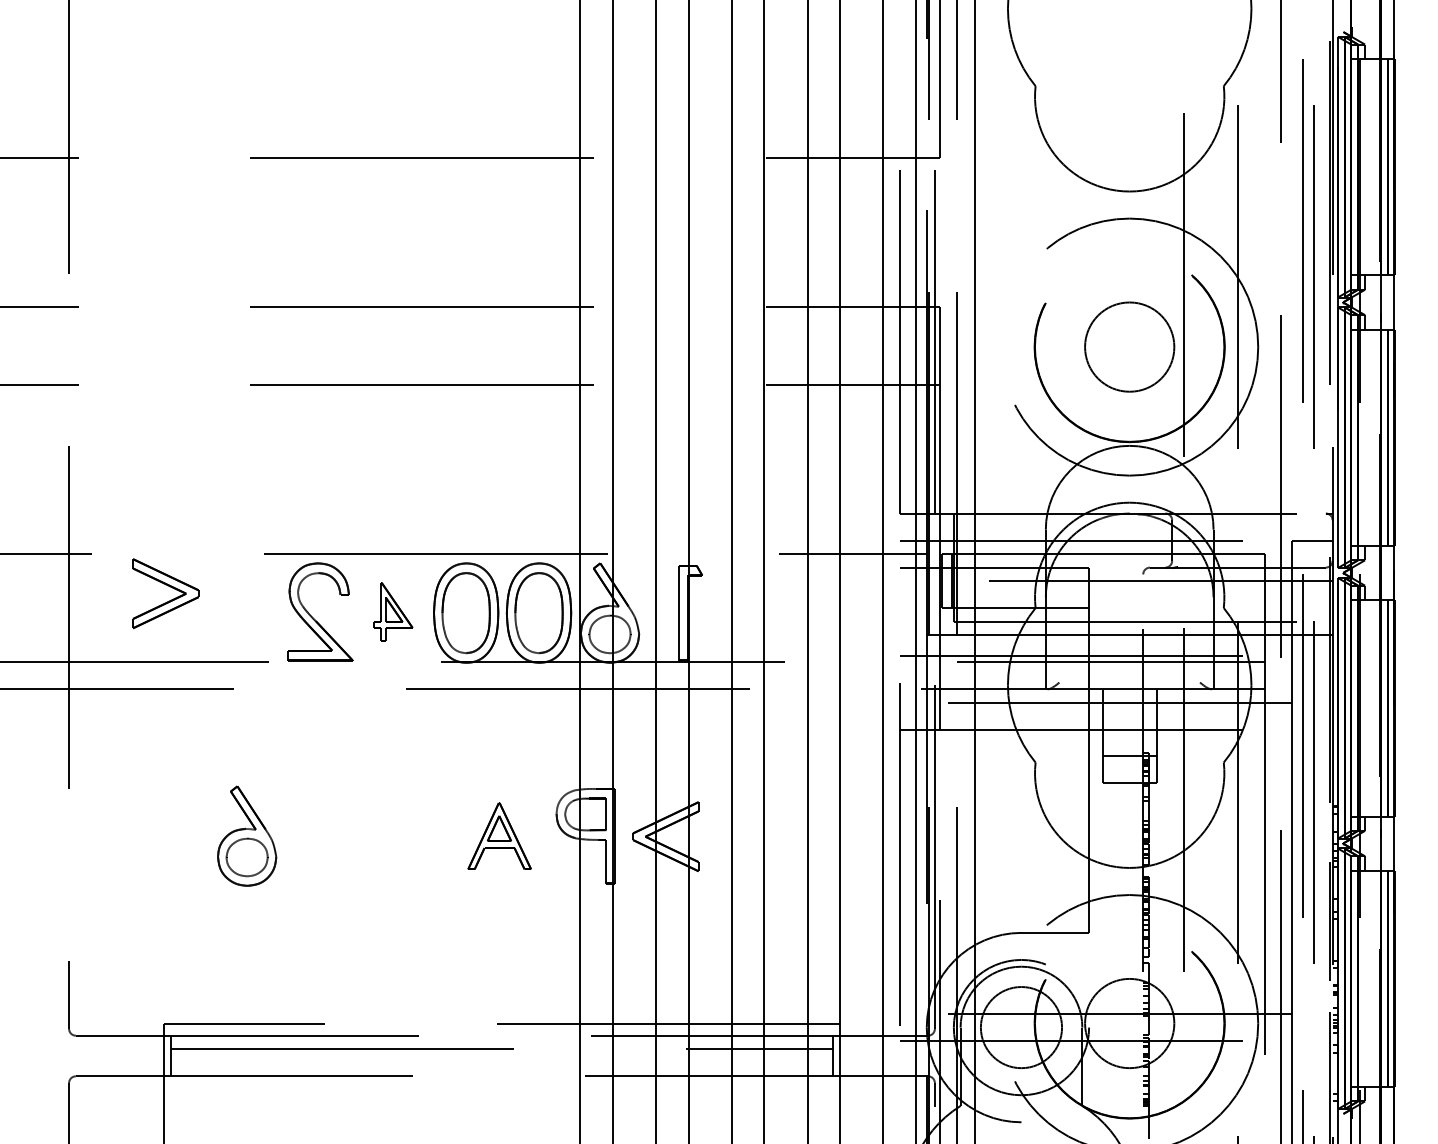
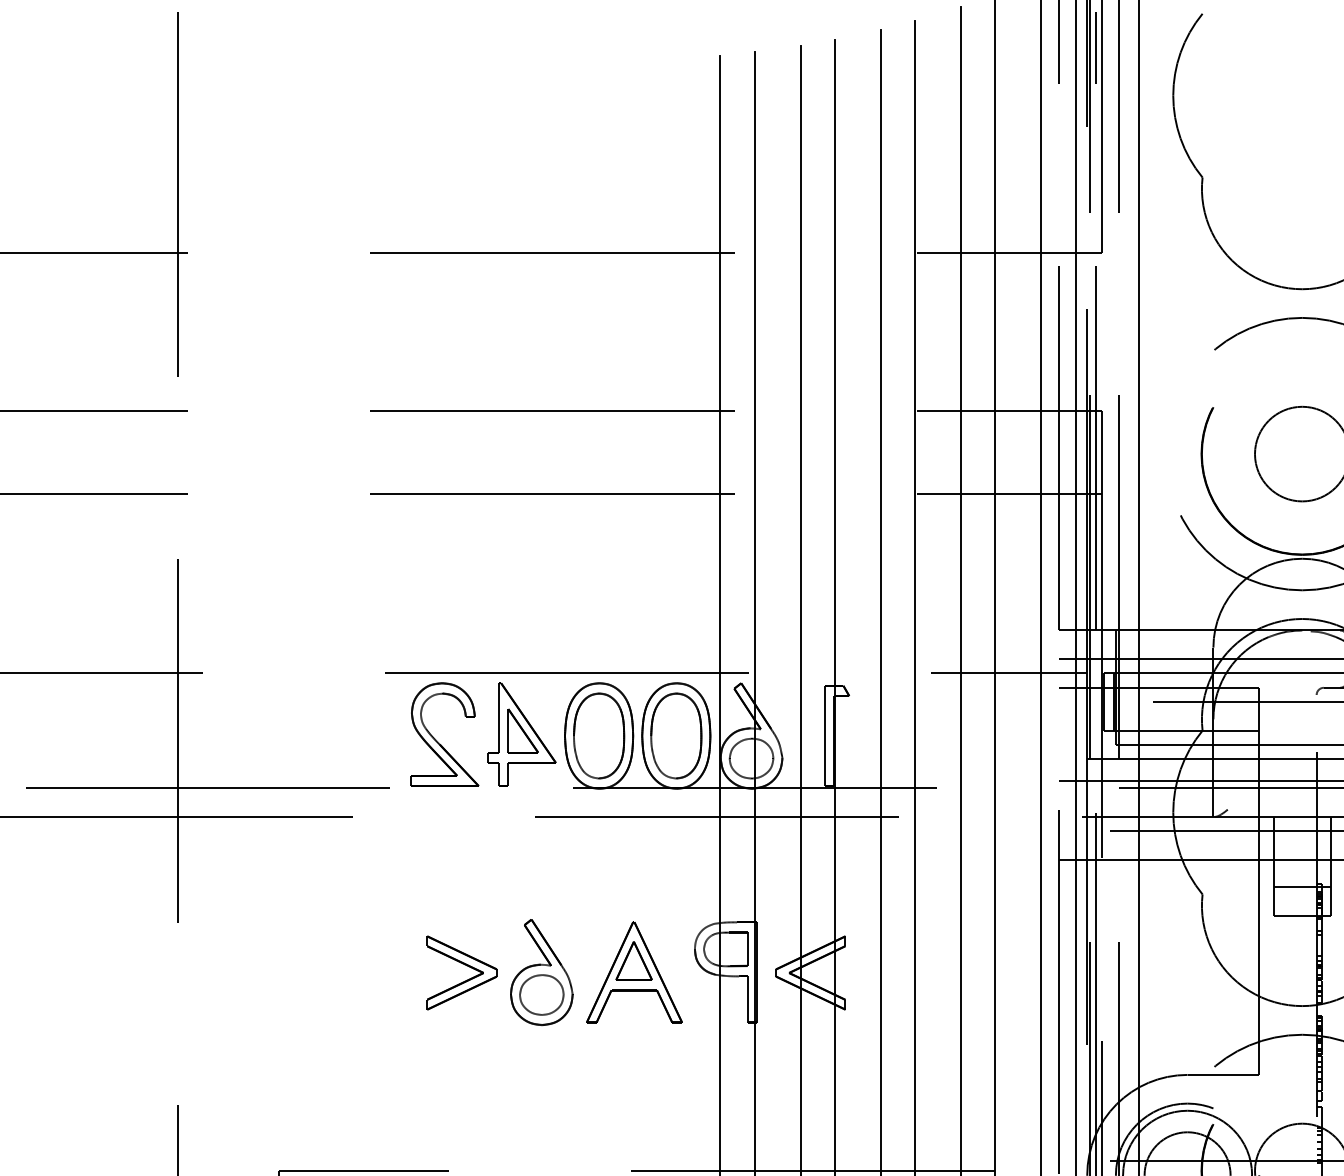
part: (168, 586) -> (464, 965), moved
part: (393, 611) -> (522, 734), size x1.67
part: (247, 835) -> (542, 971), moved
part: (499, 836) -> (634, 972), size x1.43

